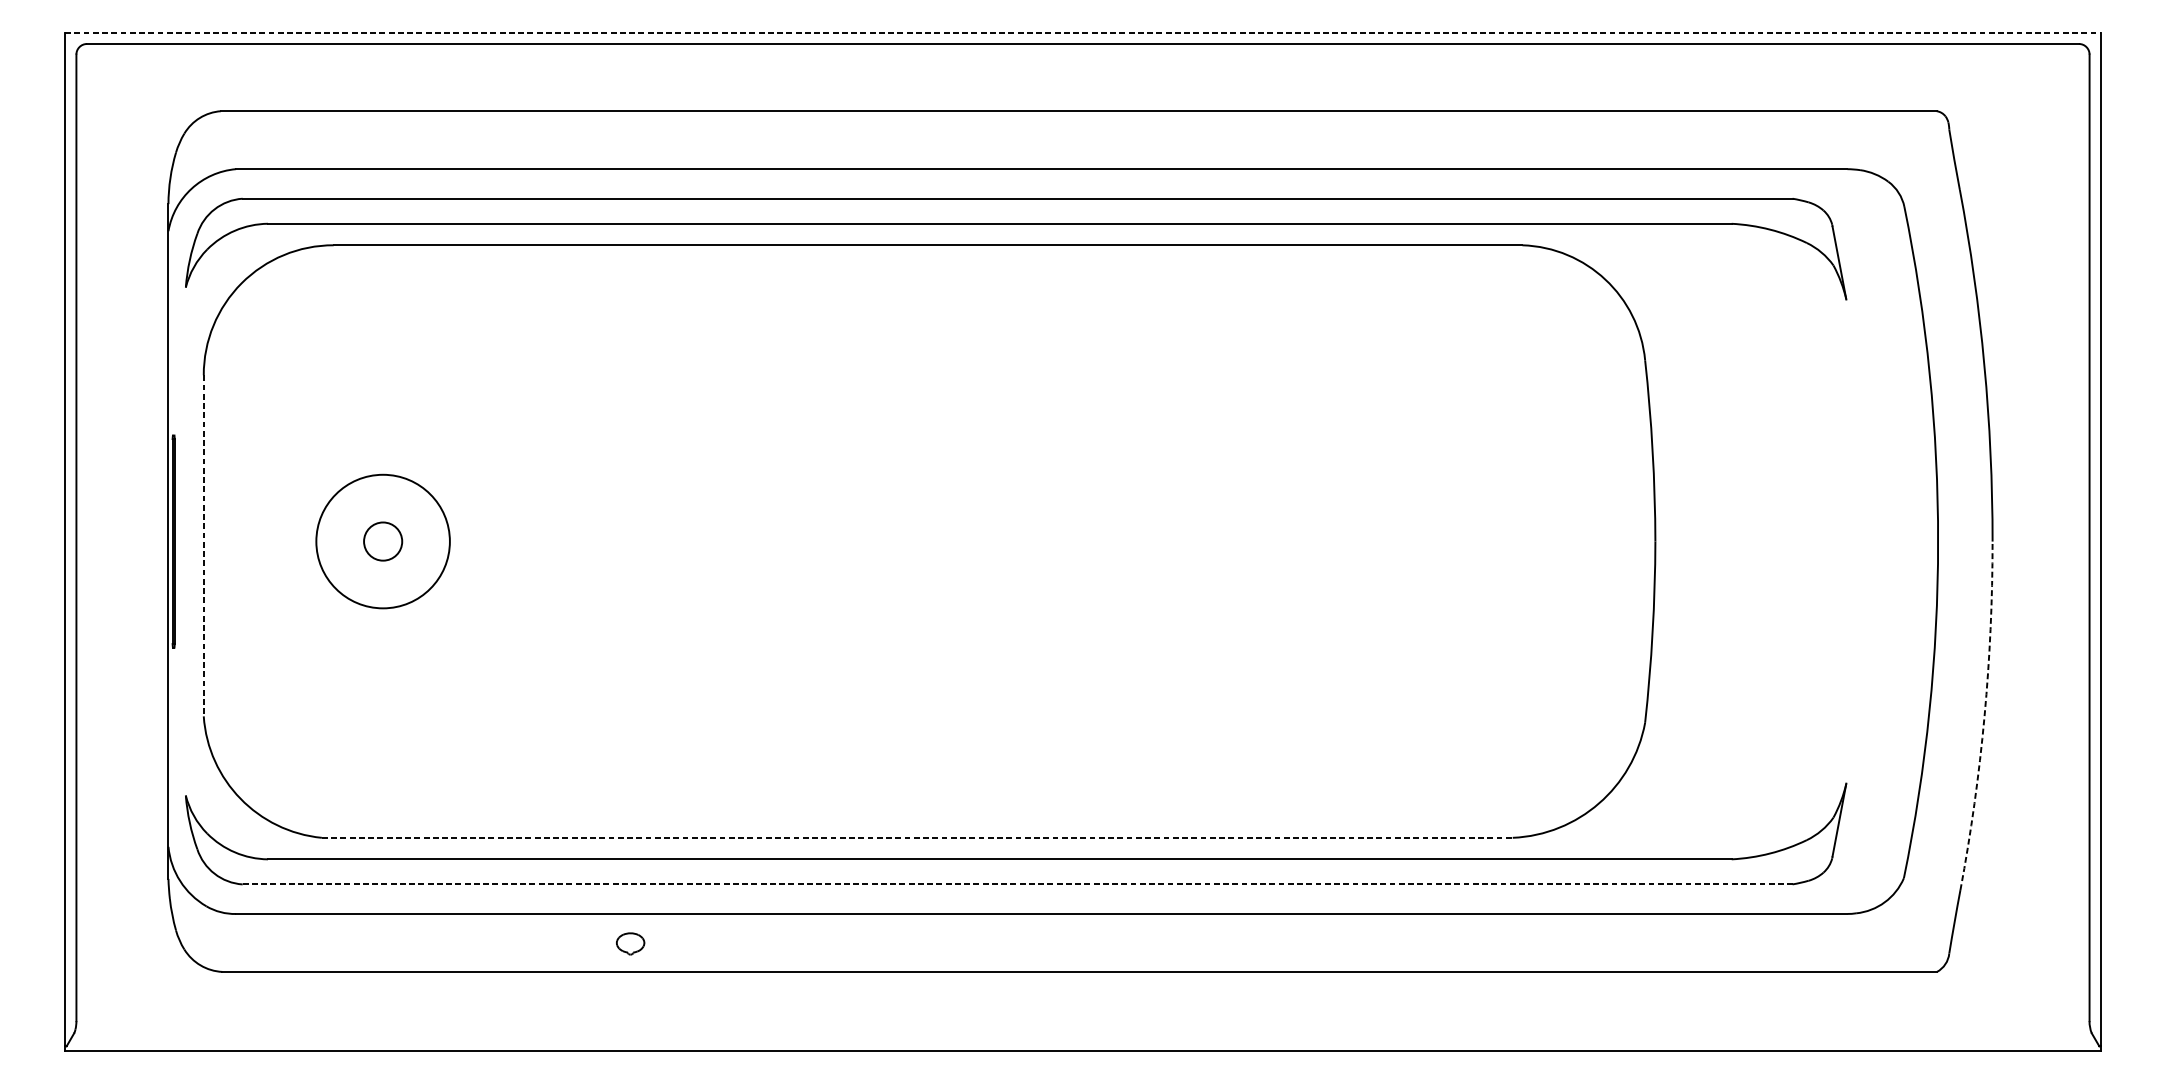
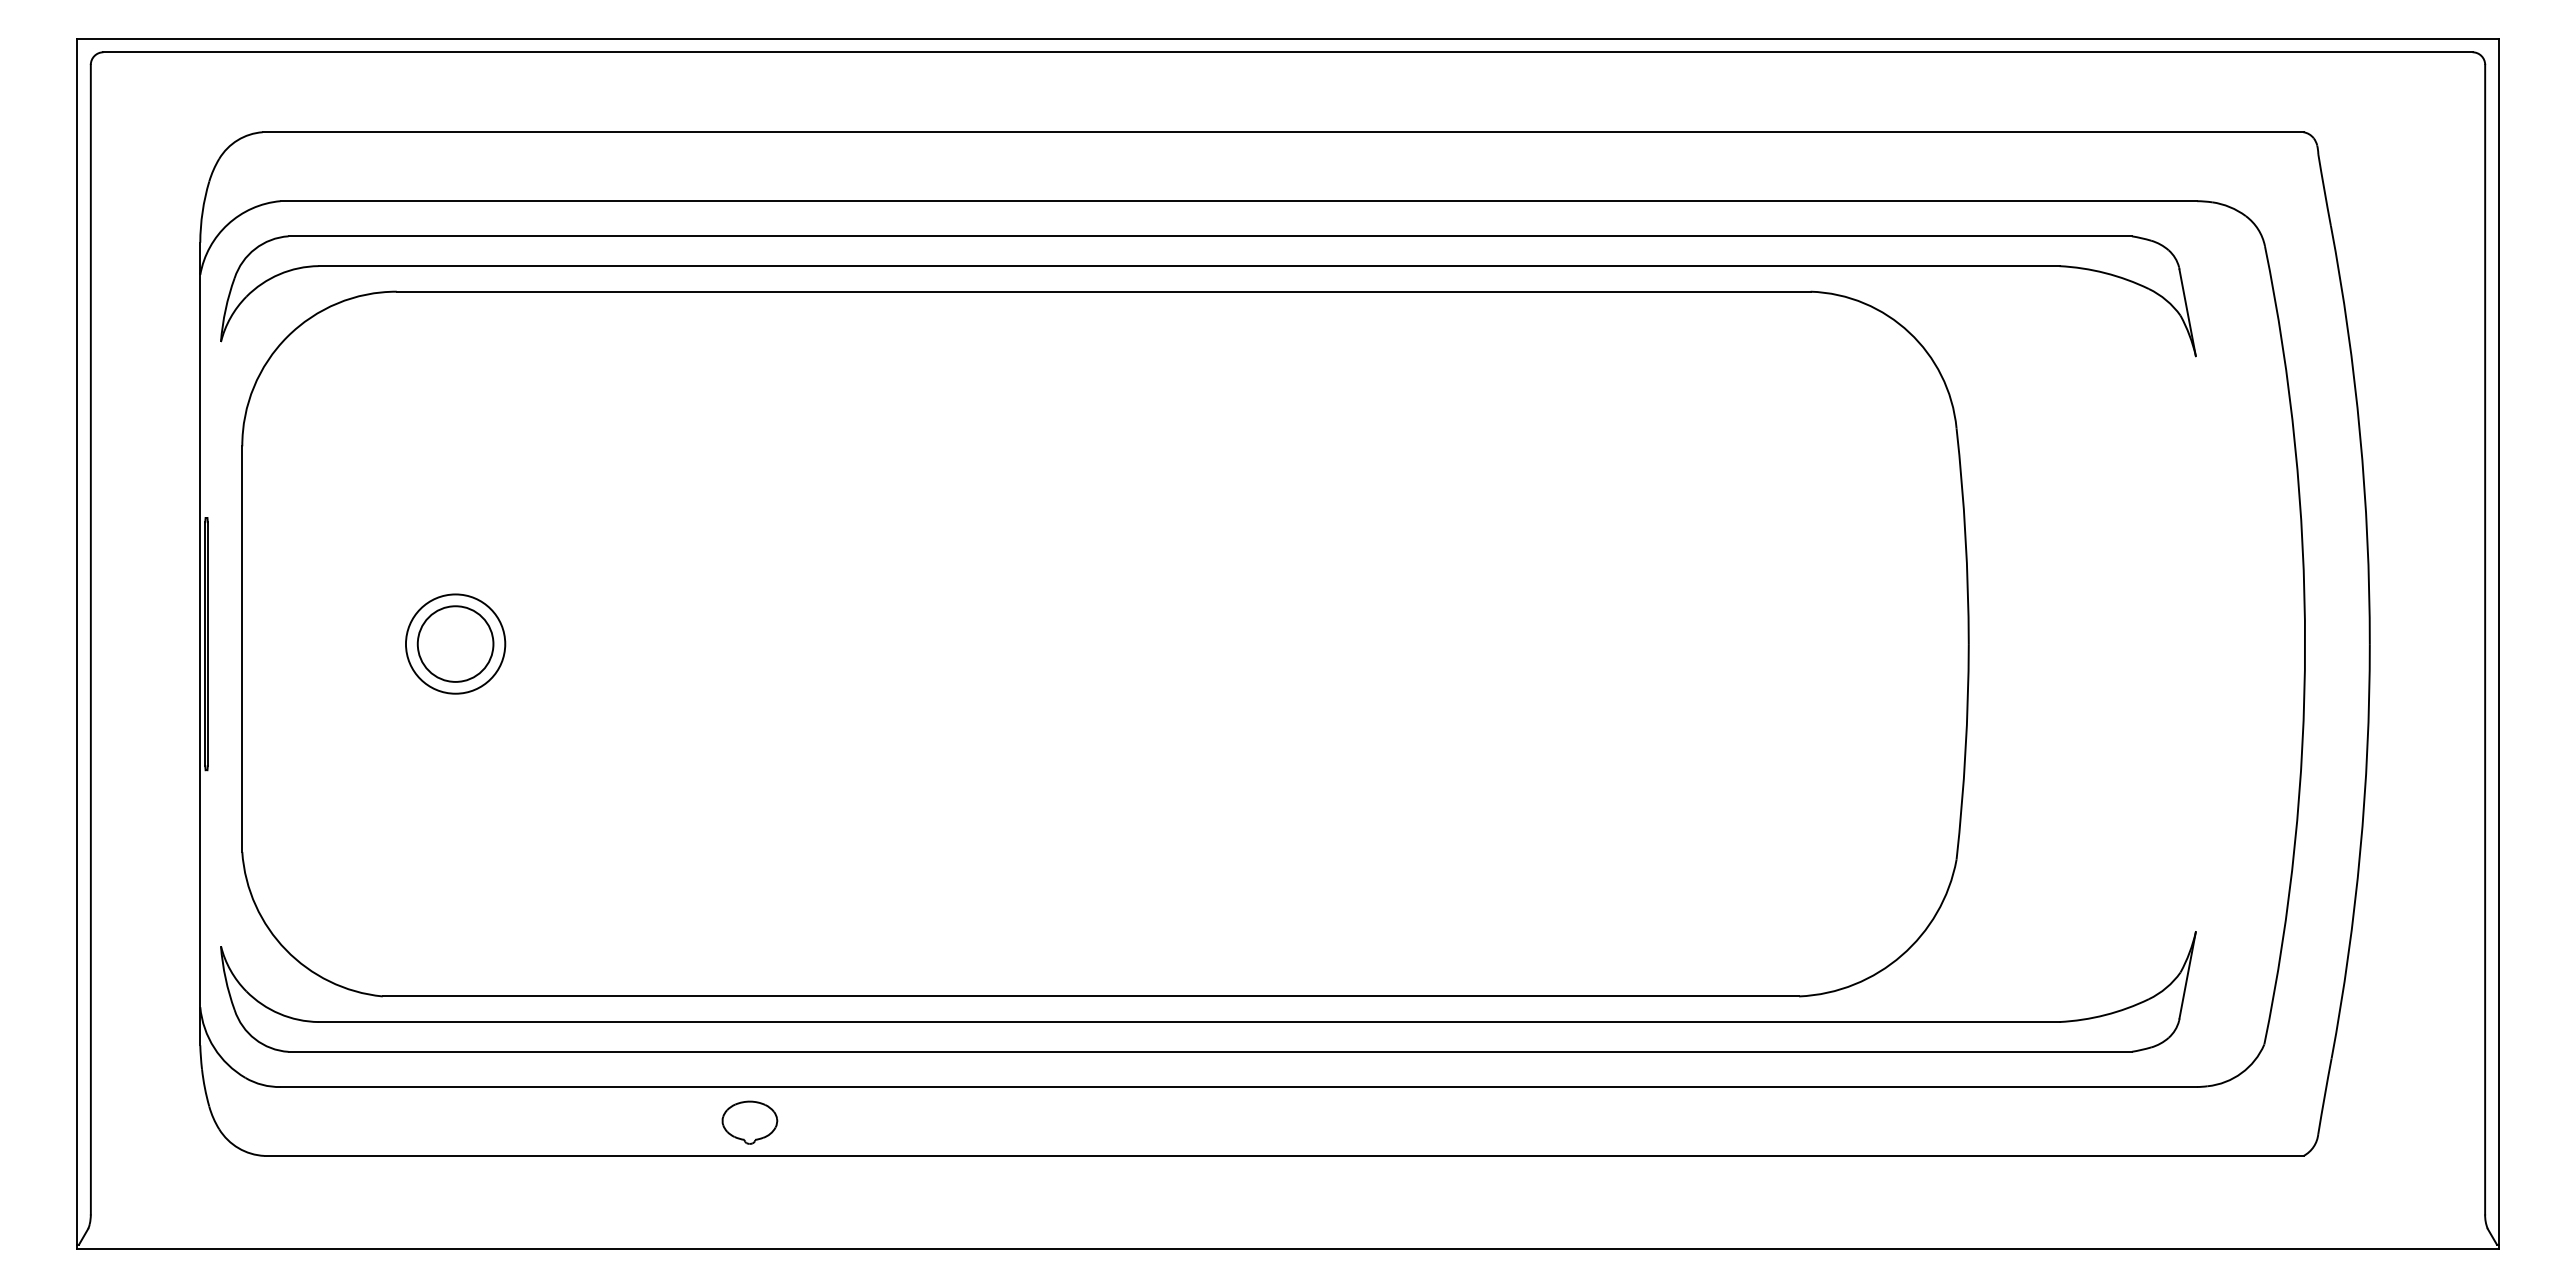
line: (1083, 32) -> (1288, 38), dashed -> solid
circle: (383, 541) -> (455, 643), size x0.62
circle: (383, 541) -> (455, 643), size x1.67
line: (203, 546) -> (242, 649), dashed -> solid
arc: (1984, 716) -> (2360, 852), dashed -> solid
line: (917, 837) -> (1091, 996), dashed -> solid
line: (1017, 884) -> (1210, 1051), dashed -> solid
part: (630, 943) -> (749, 1122), size x1.67

